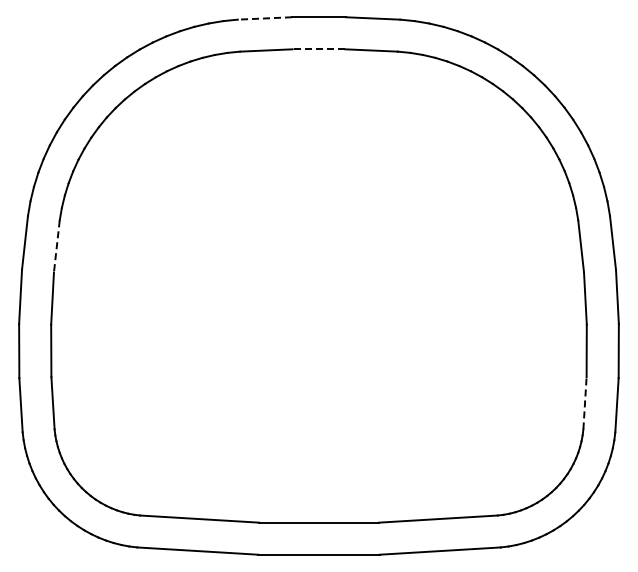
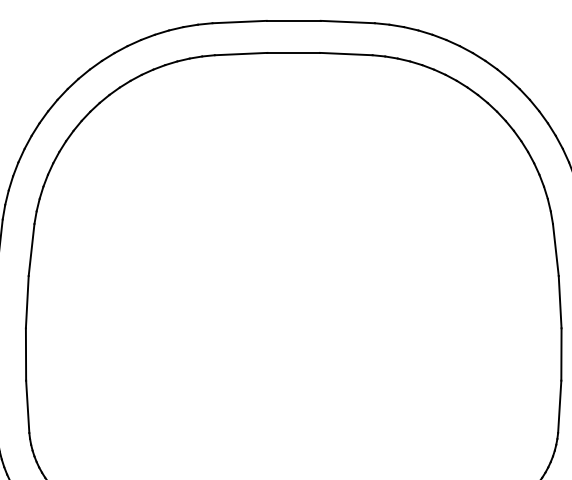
line: (264, 18) -> (239, 22), dashed -> solid
line: (318, 49) -> (293, 53), dashed -> solid
line: (56, 246) -> (31, 250), dashed -> solid
line: (585, 402) -> (560, 406), dashed -> solid

